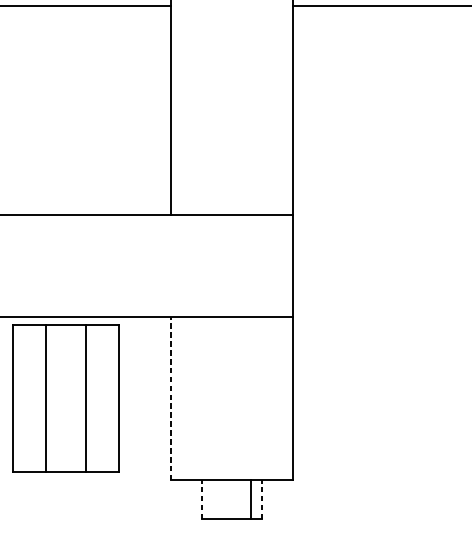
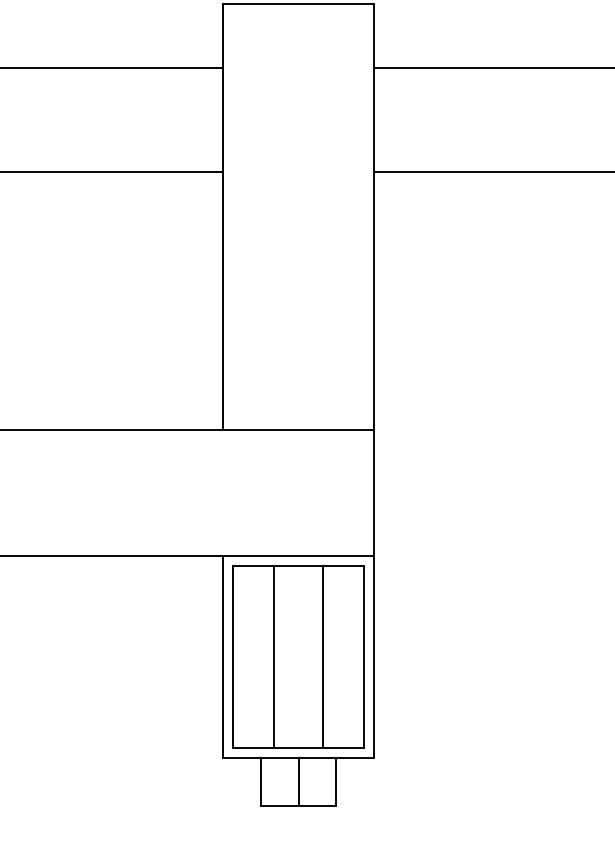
part: (65, 398) -> (298, 656), moved
line: (170, 398) -> (222, 657), dashed -> solid
line: (201, 500) -> (261, 782), dashed -> solid
line: (251, 500) -> (298, 782), moved
line: (261, 500) -> (335, 782), dashed -> solid

